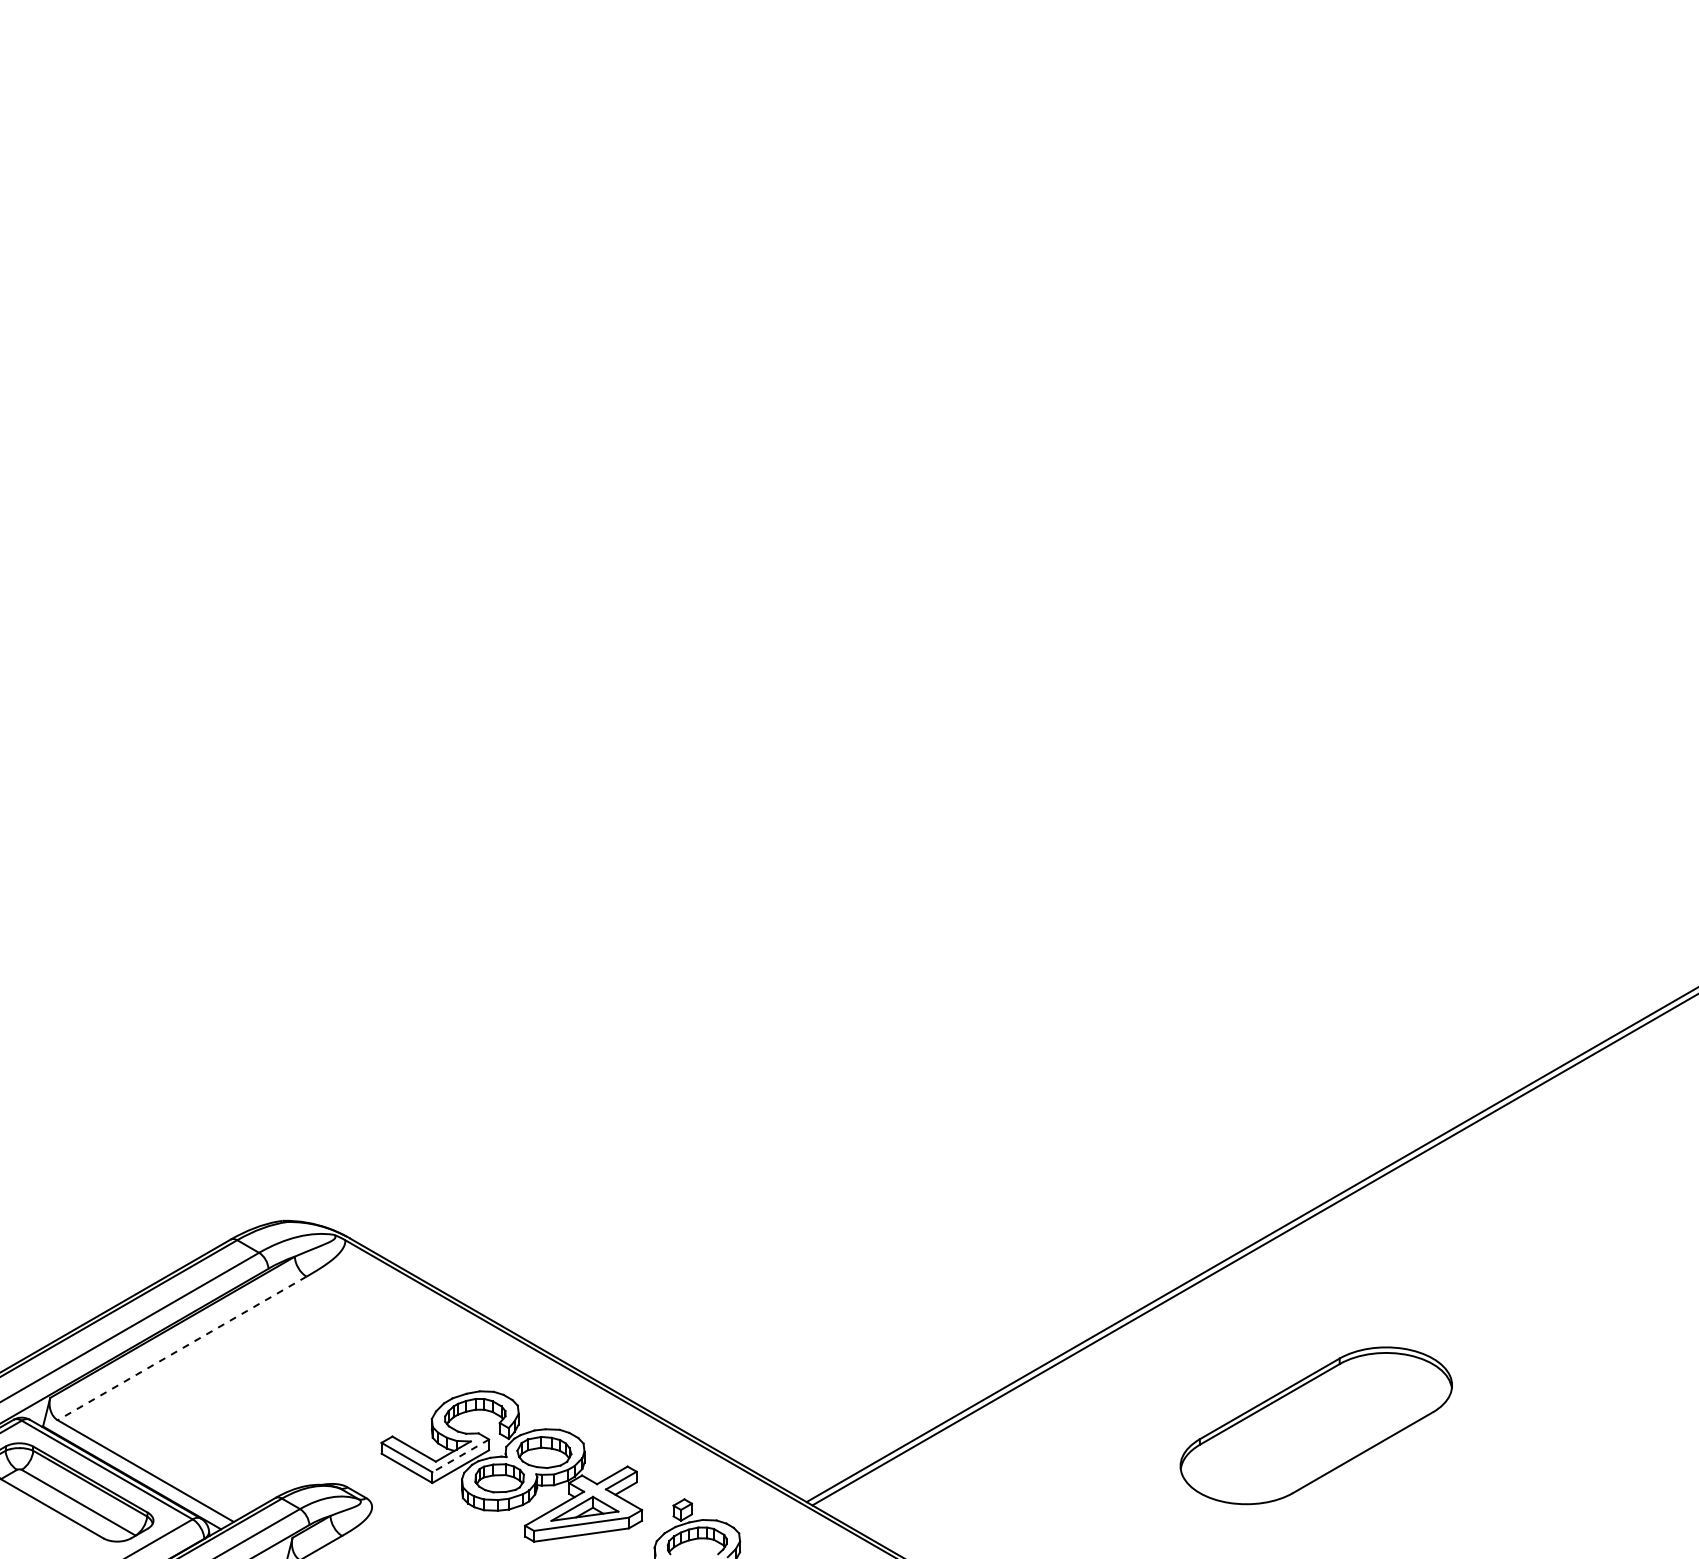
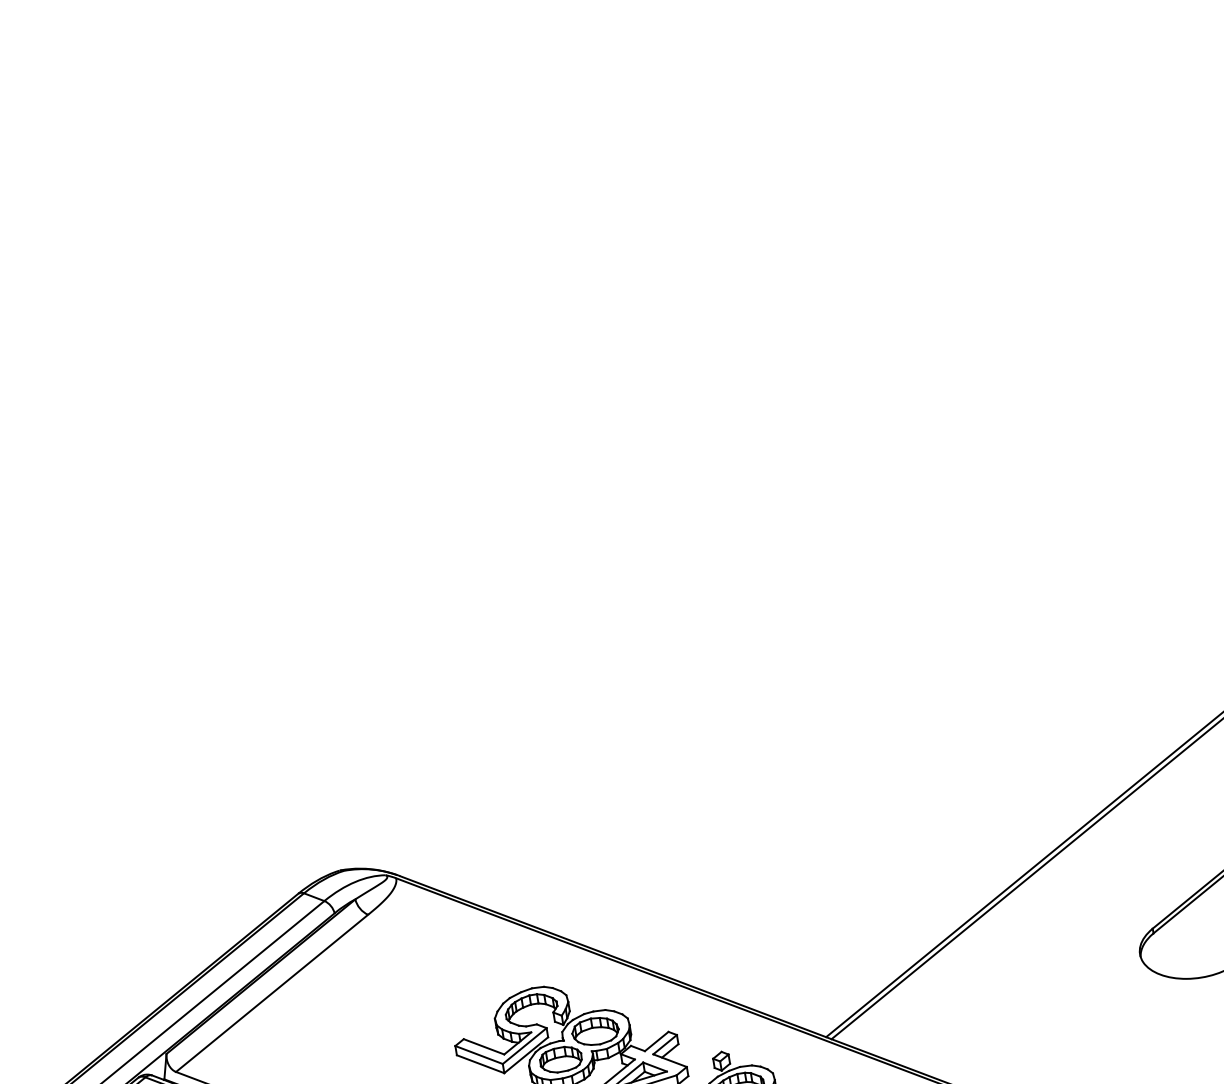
line: (182, 1348) -> (272, 993), dashed -> solid
line: (460, 1455) -> (524, 1045), dashed -> solid

